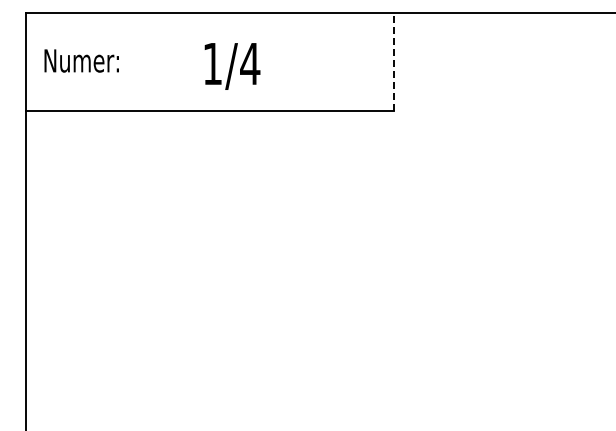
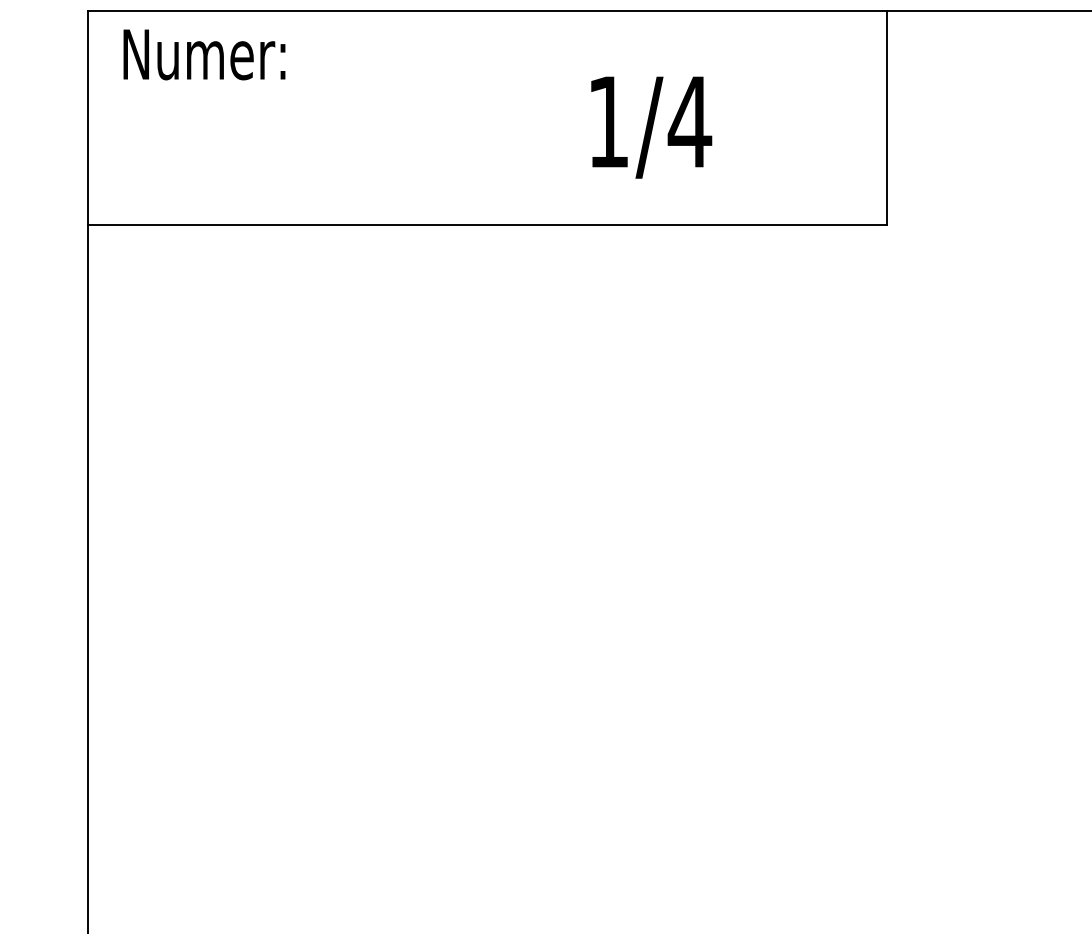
text: (81, 60) -> (203, 53), moved
line: (393, 61) -> (886, 116), dashed -> solid
text: (232, 66) -> (651, 127), moved

